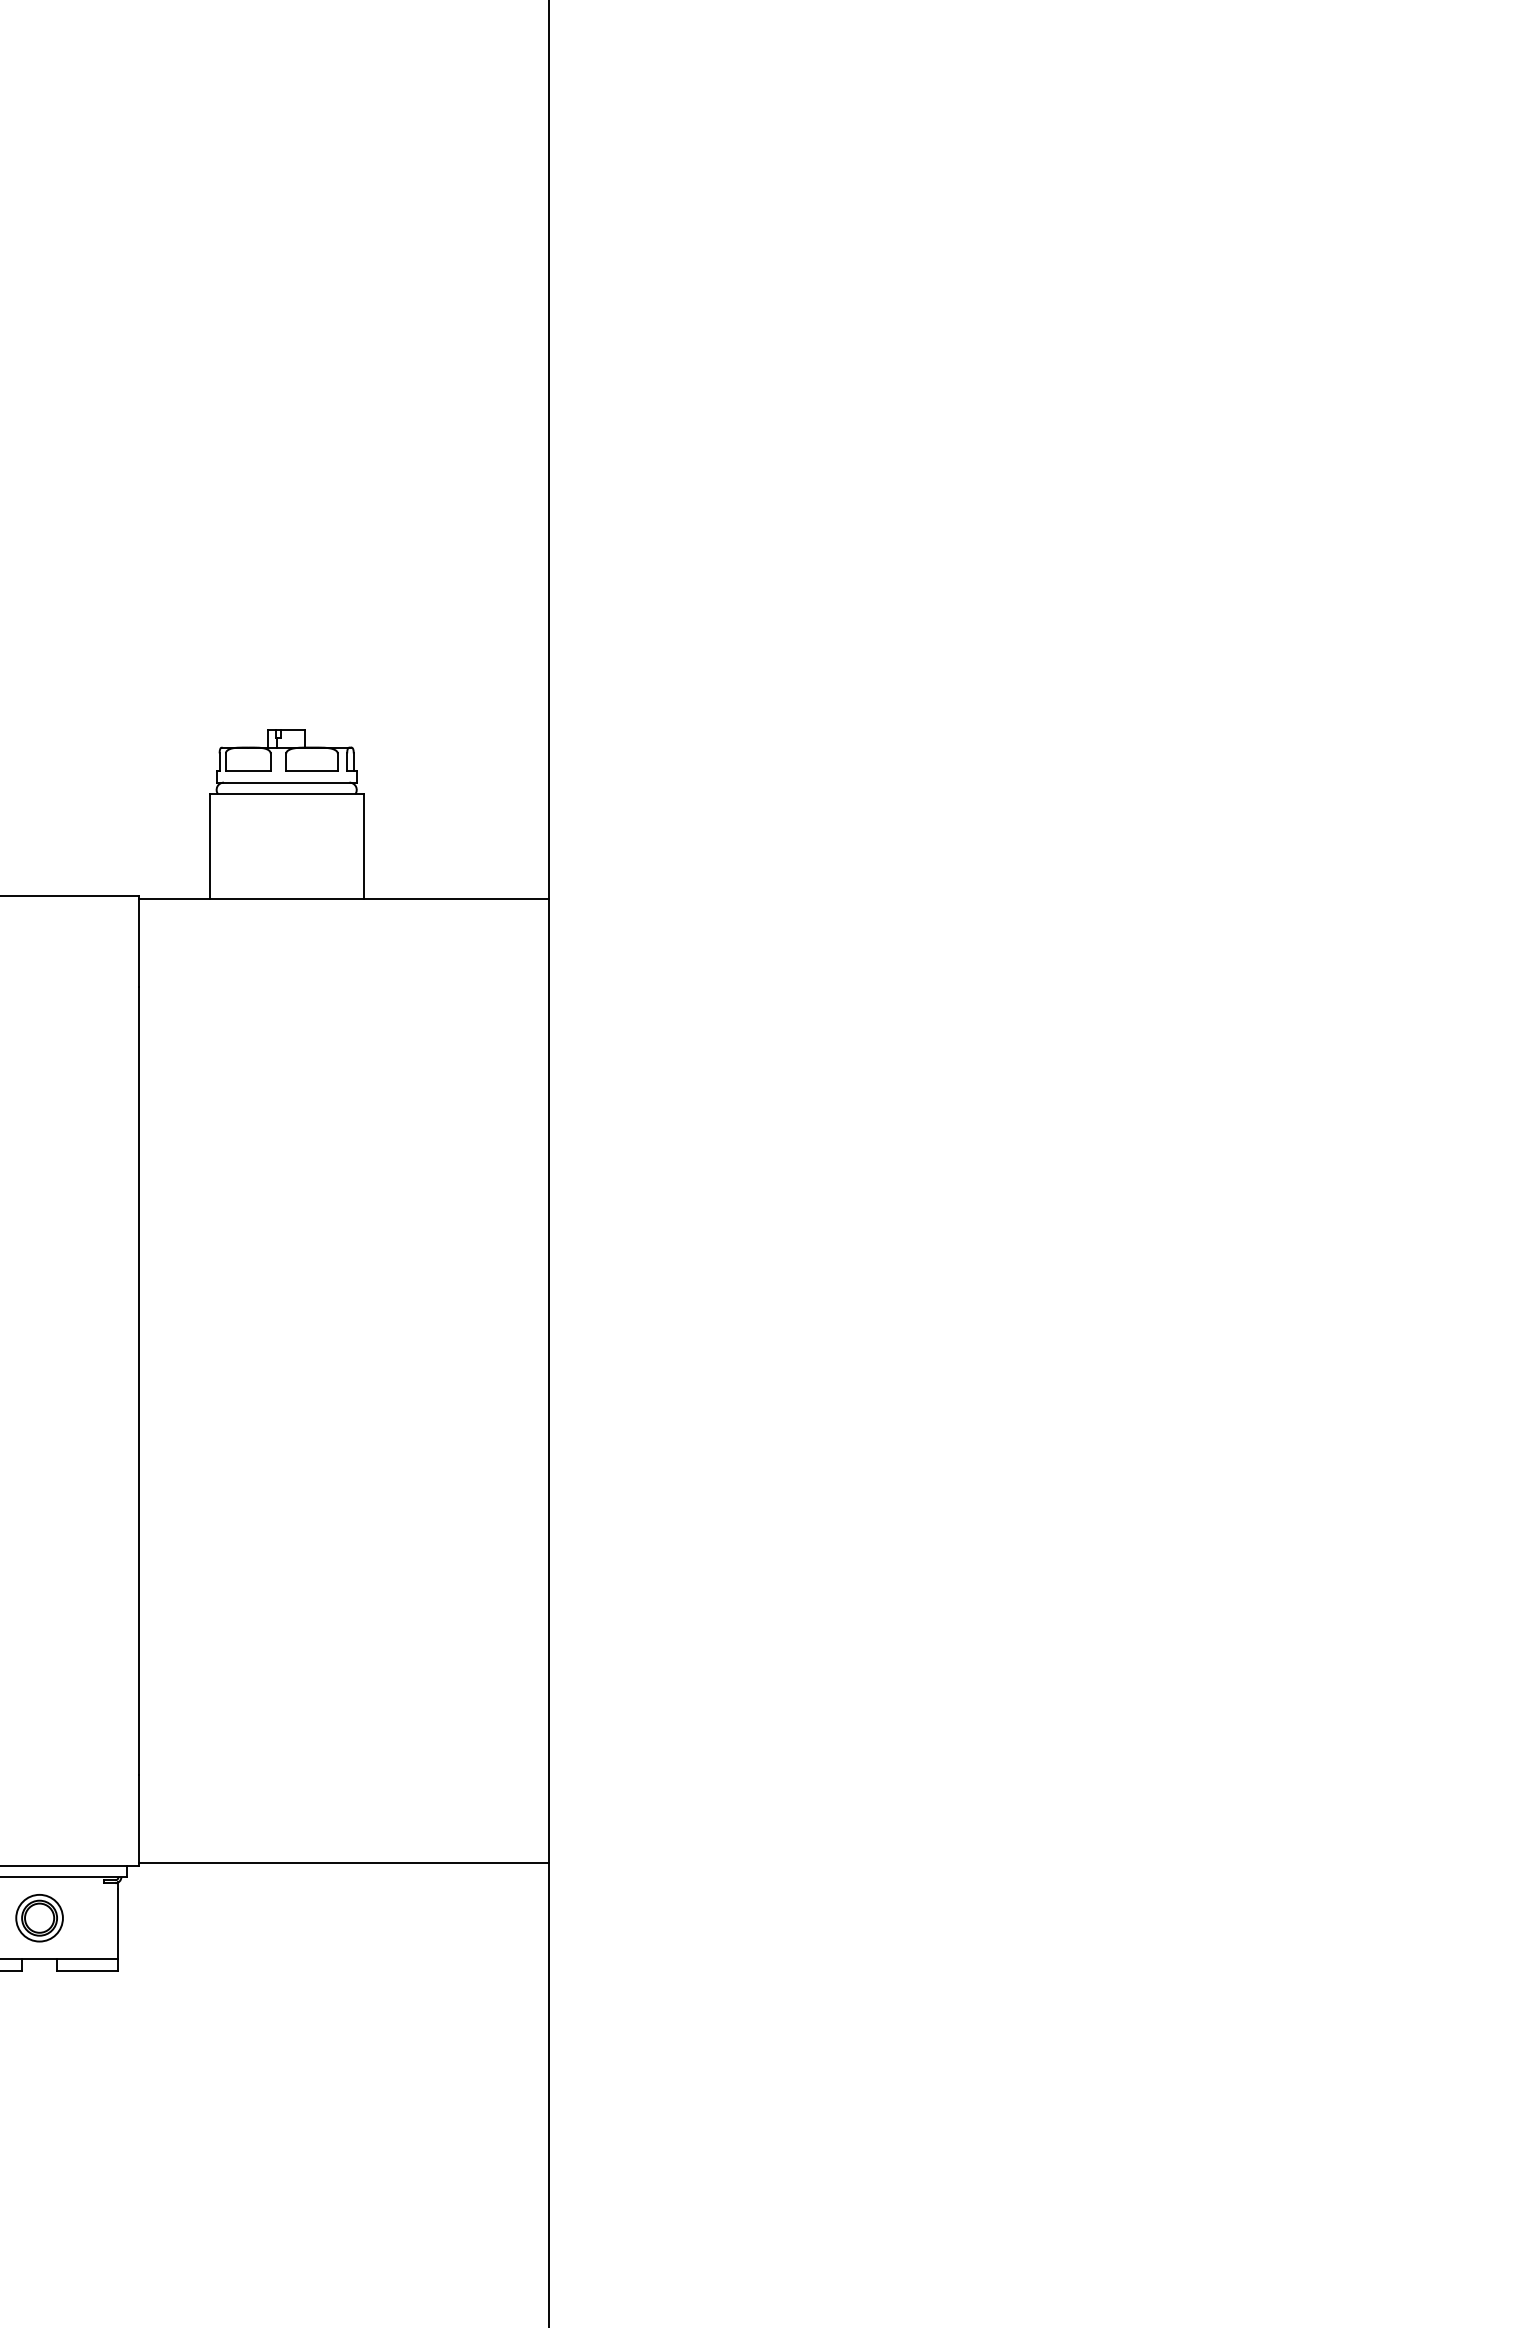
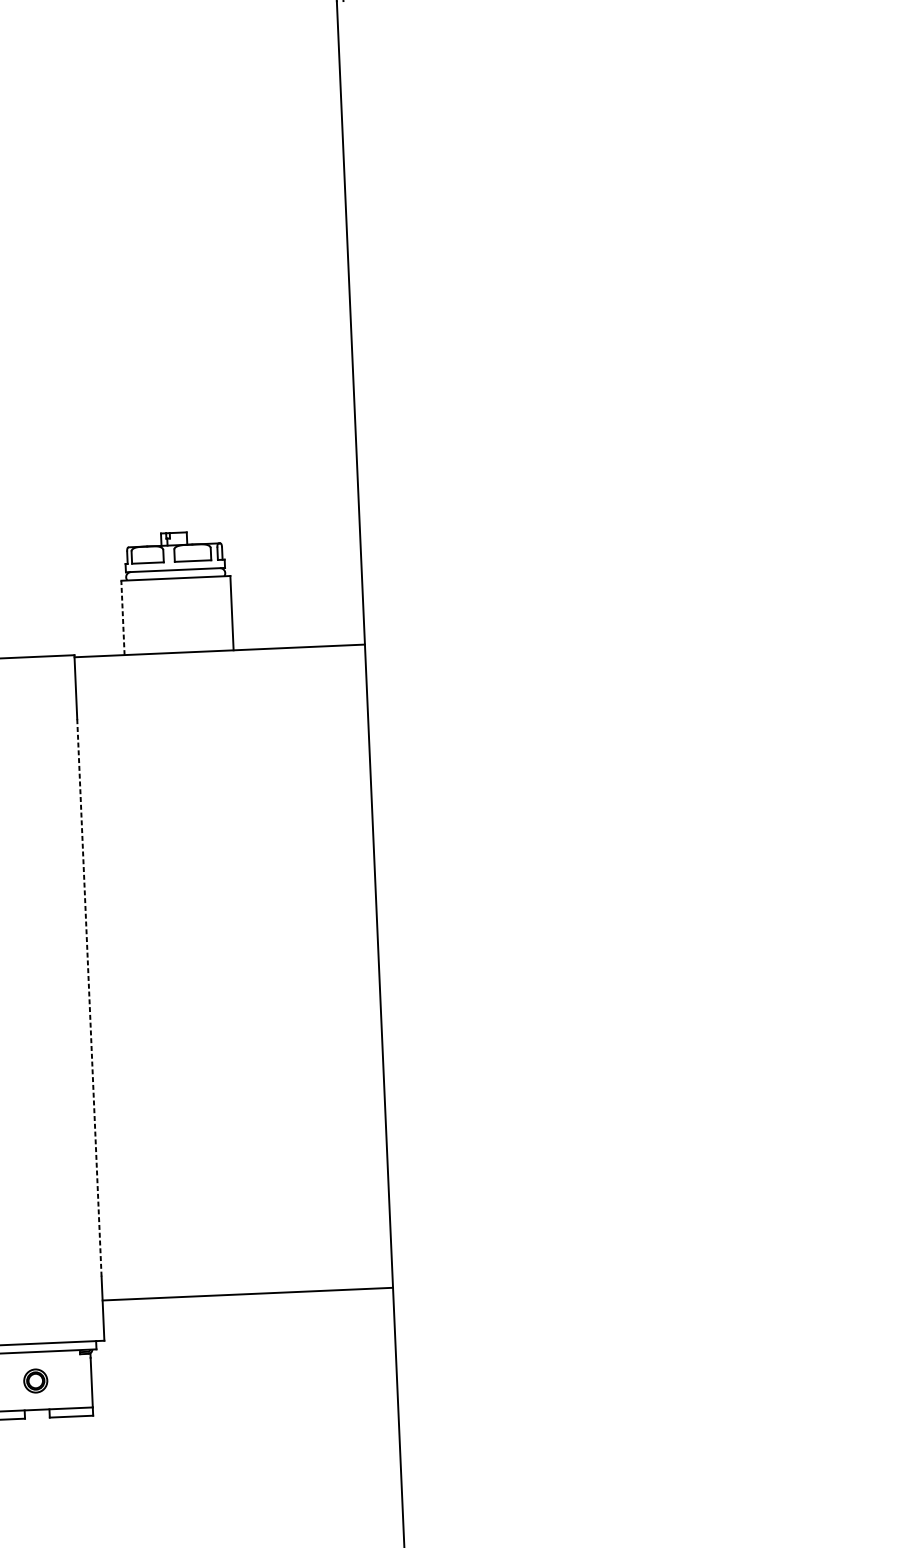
line: (209, 846) -> (122, 617), solid -> dashed
line: (138, 1381) -> (89, 998), solid -> dashed
line: (343, 1862) -> (247, 1293), moved
part: (39, 1918) -> (35, 1381), size x0.7

